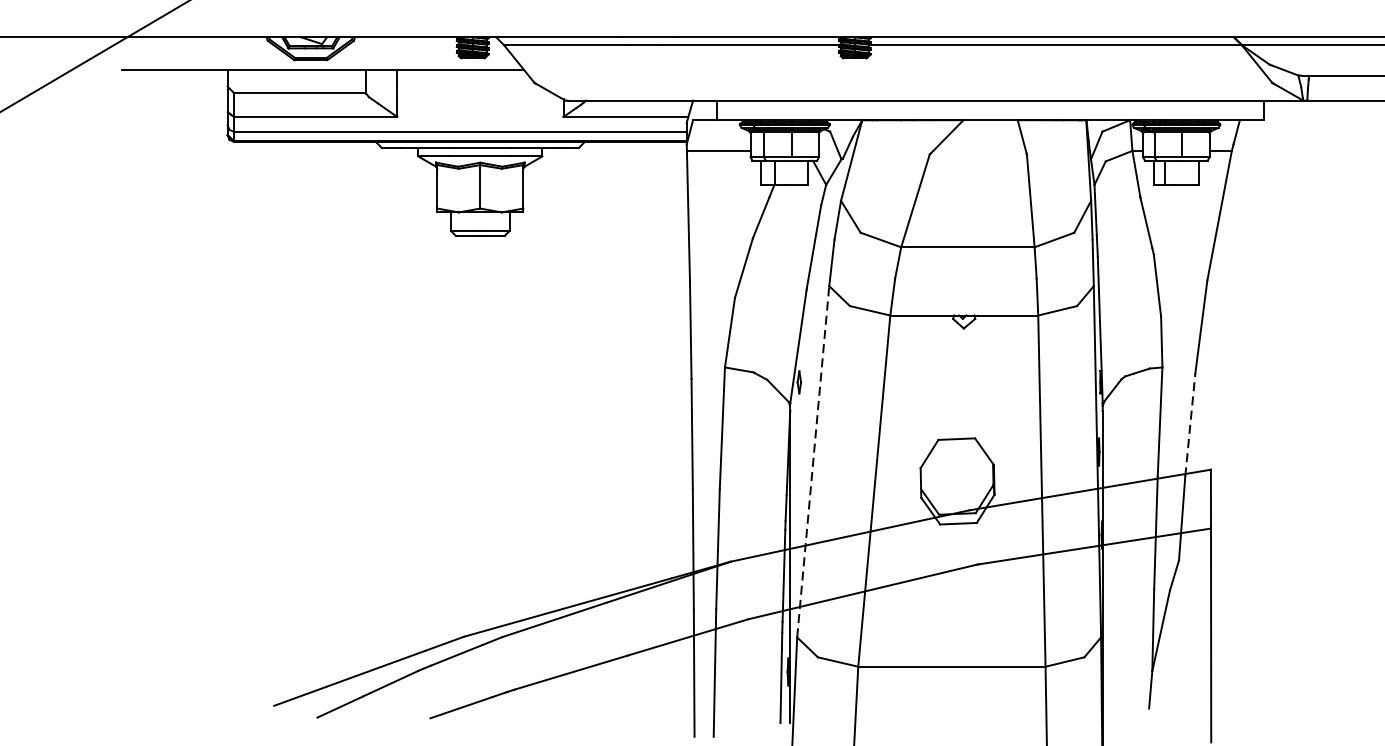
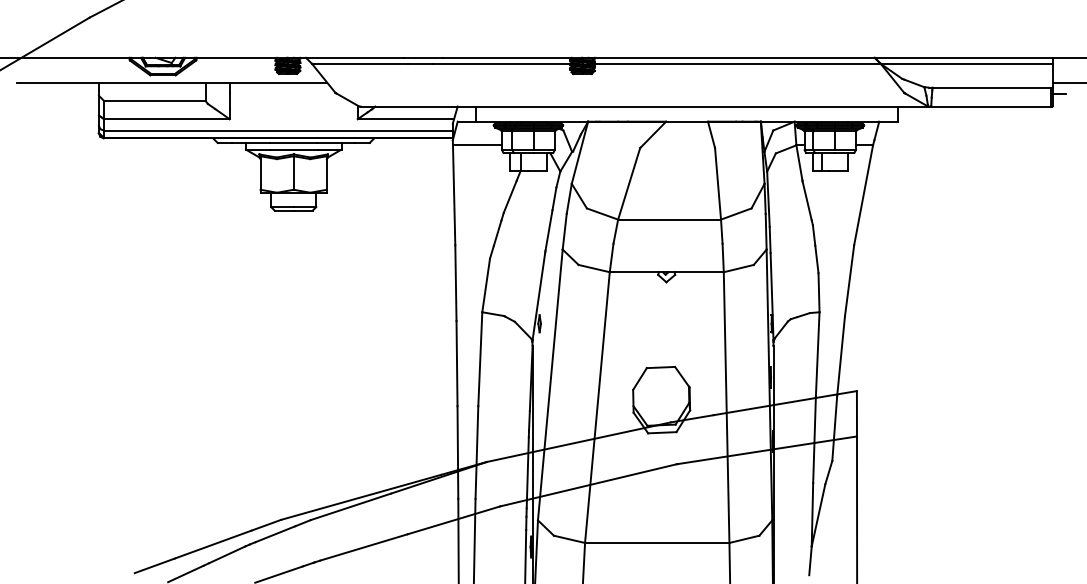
line: (1190, 423) -> (841, 355), dashed -> solid
line: (813, 461) -> (550, 384), dashed -> solid

